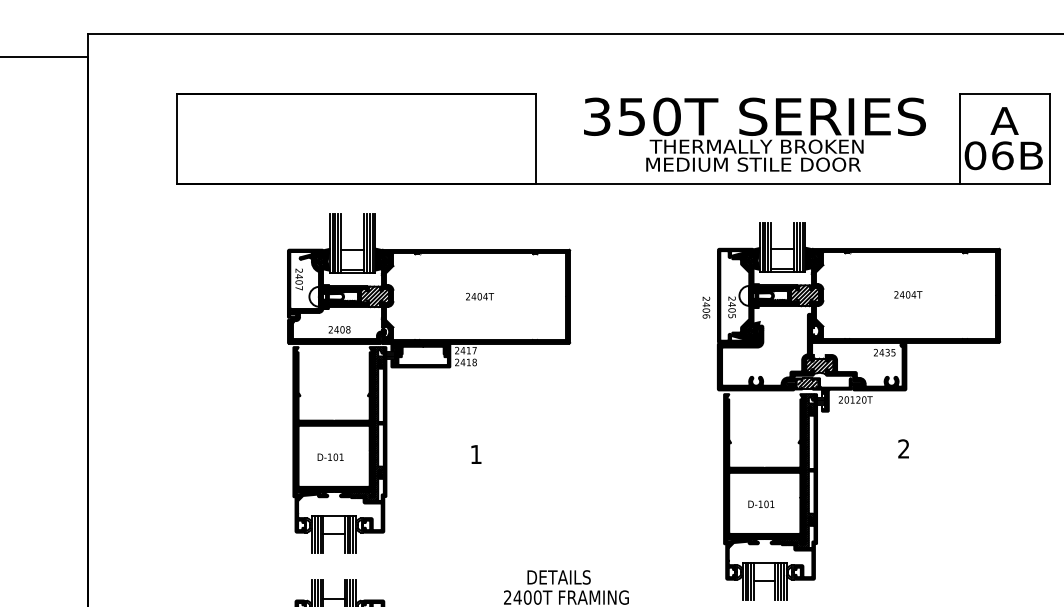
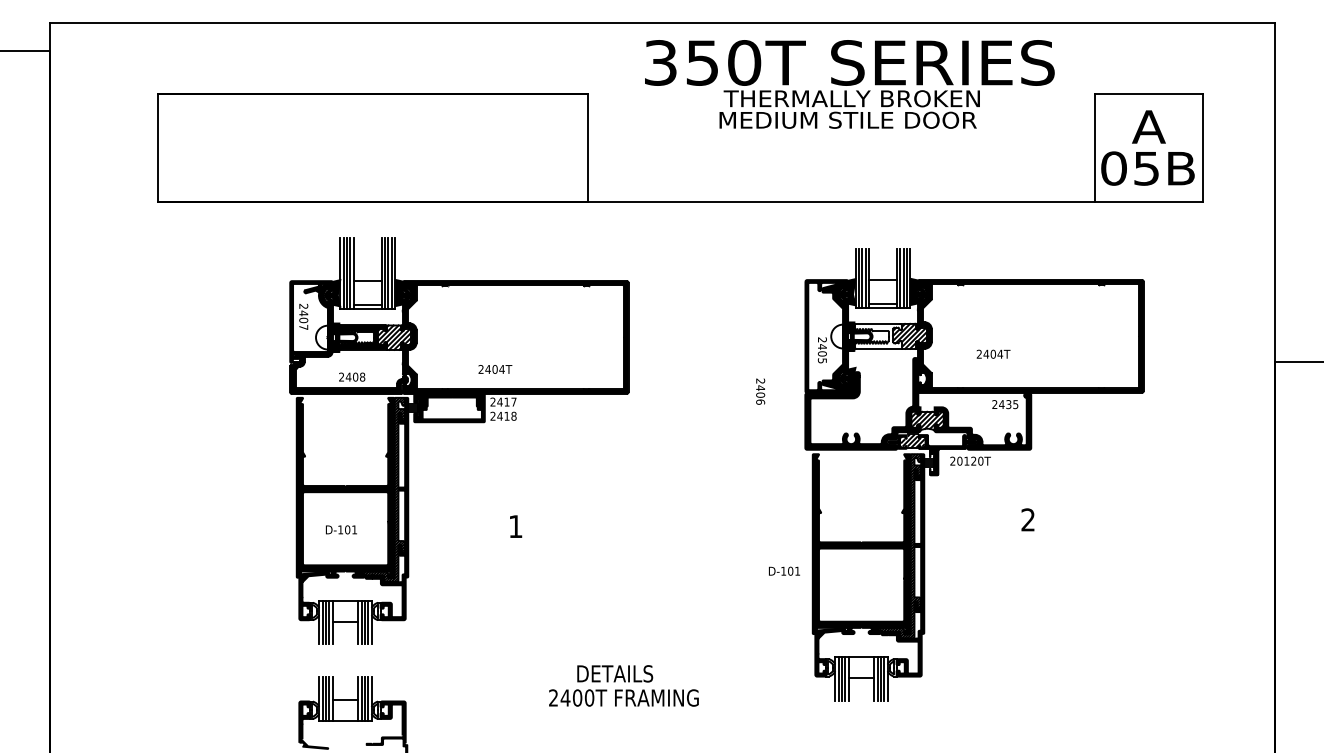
text: (754, 134) -> (849, 84), moved
text: (1002, 155) -> (1146, 168), 06B -> 05B
text: (908, 294) -> (993, 353), moved
fill: (778, 295) -> (878, 336), removed
text: (480, 296) -> (495, 369), moved
text: (706, 307) -> (760, 391), moved
text: (761, 503) -> (784, 570), moved

